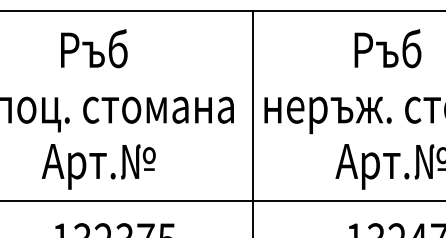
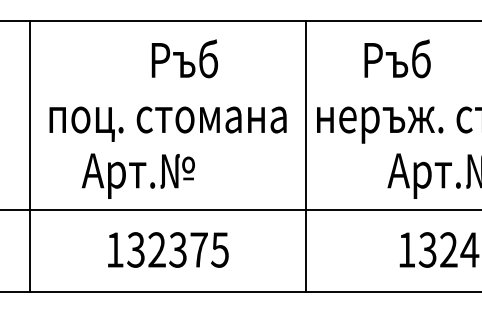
text: (93, 48) -> (184, 58), moved
text: (387, 48) -> (397, 58), moved
text: (97, 166) -> (137, 175), moved

